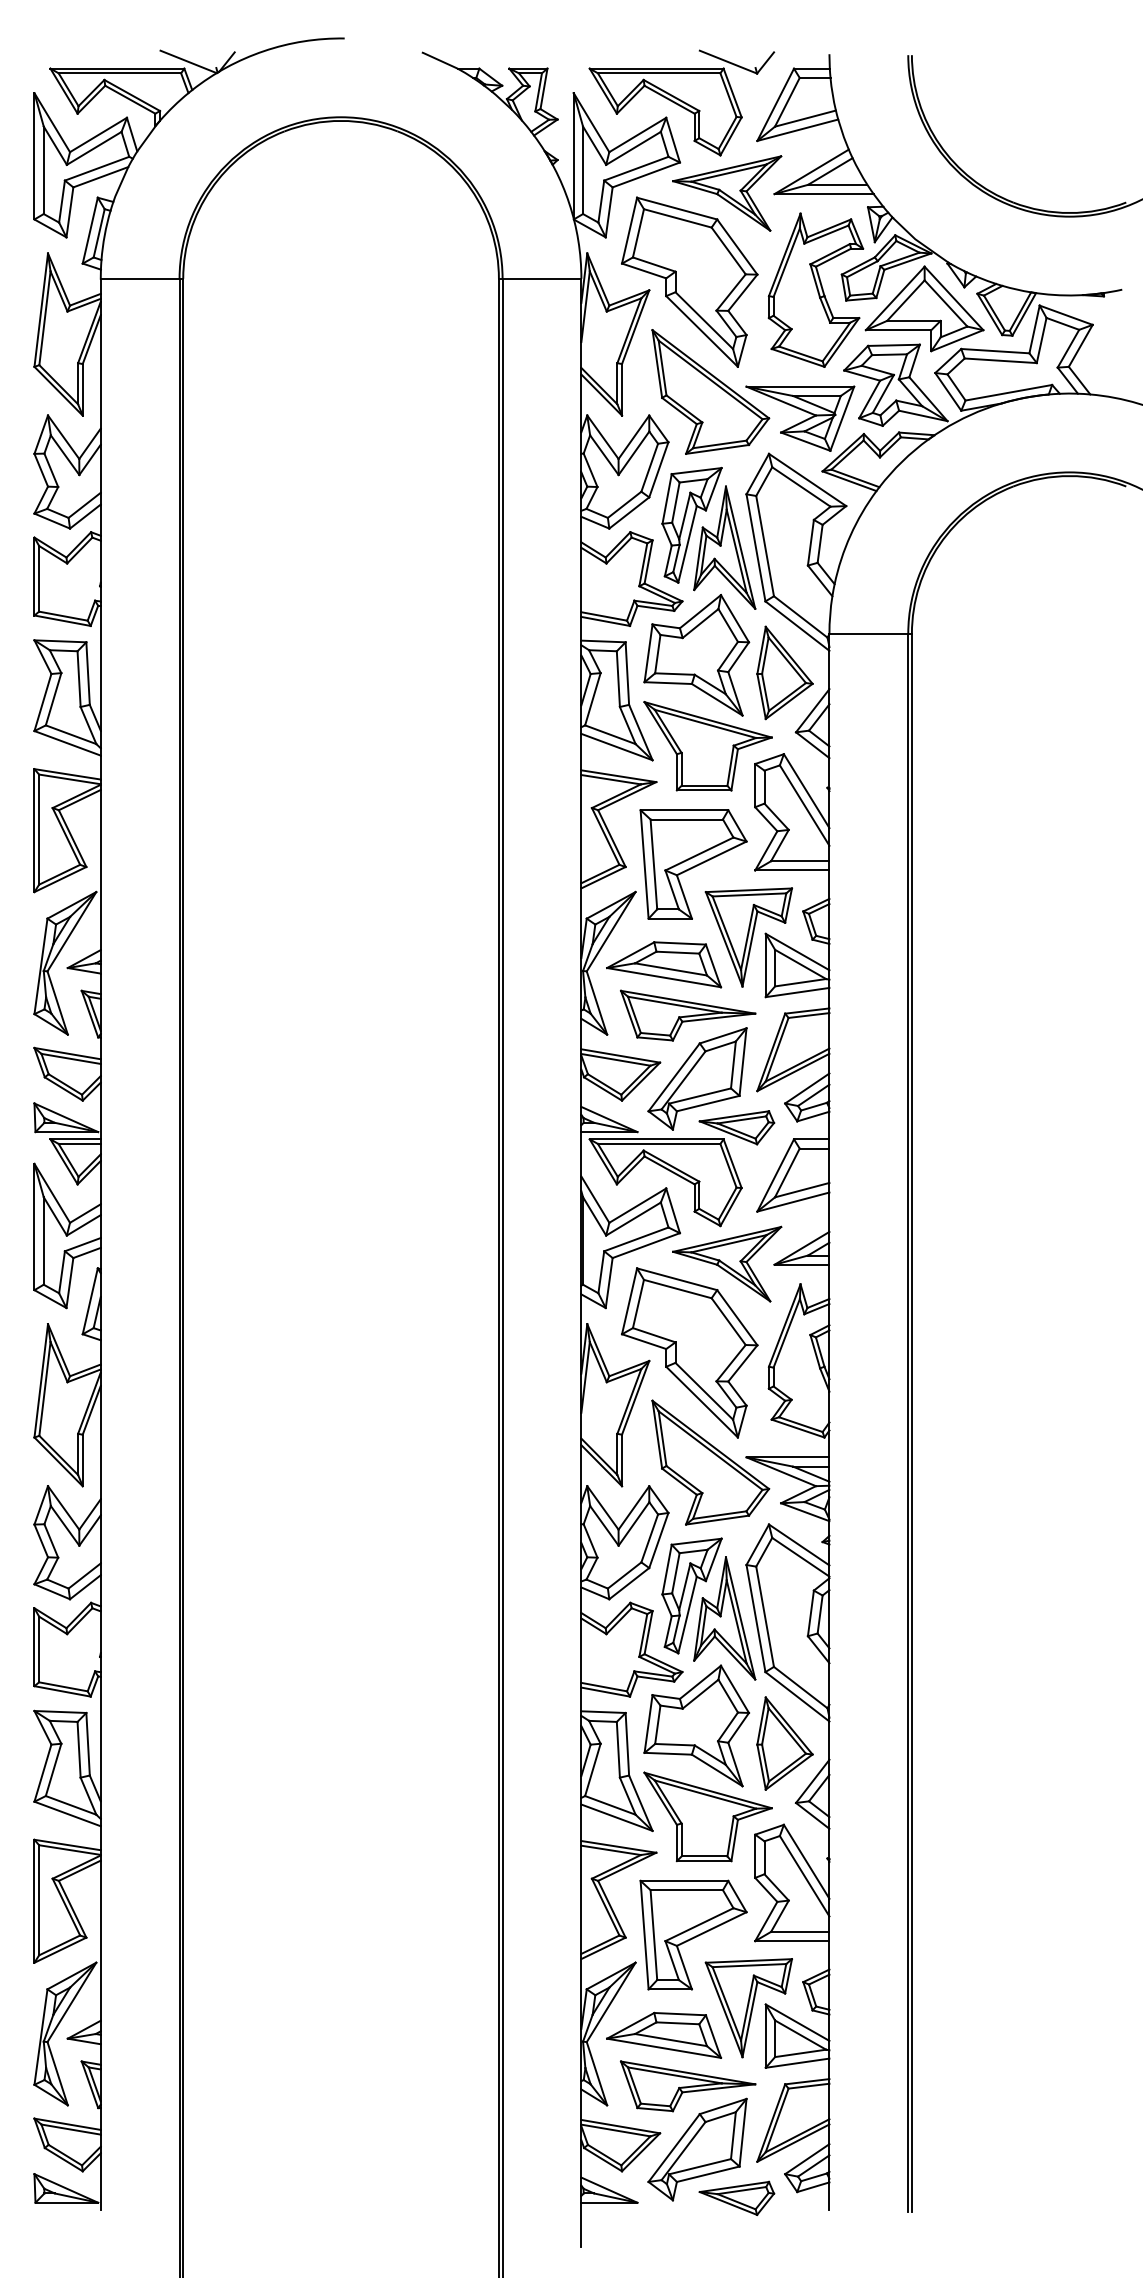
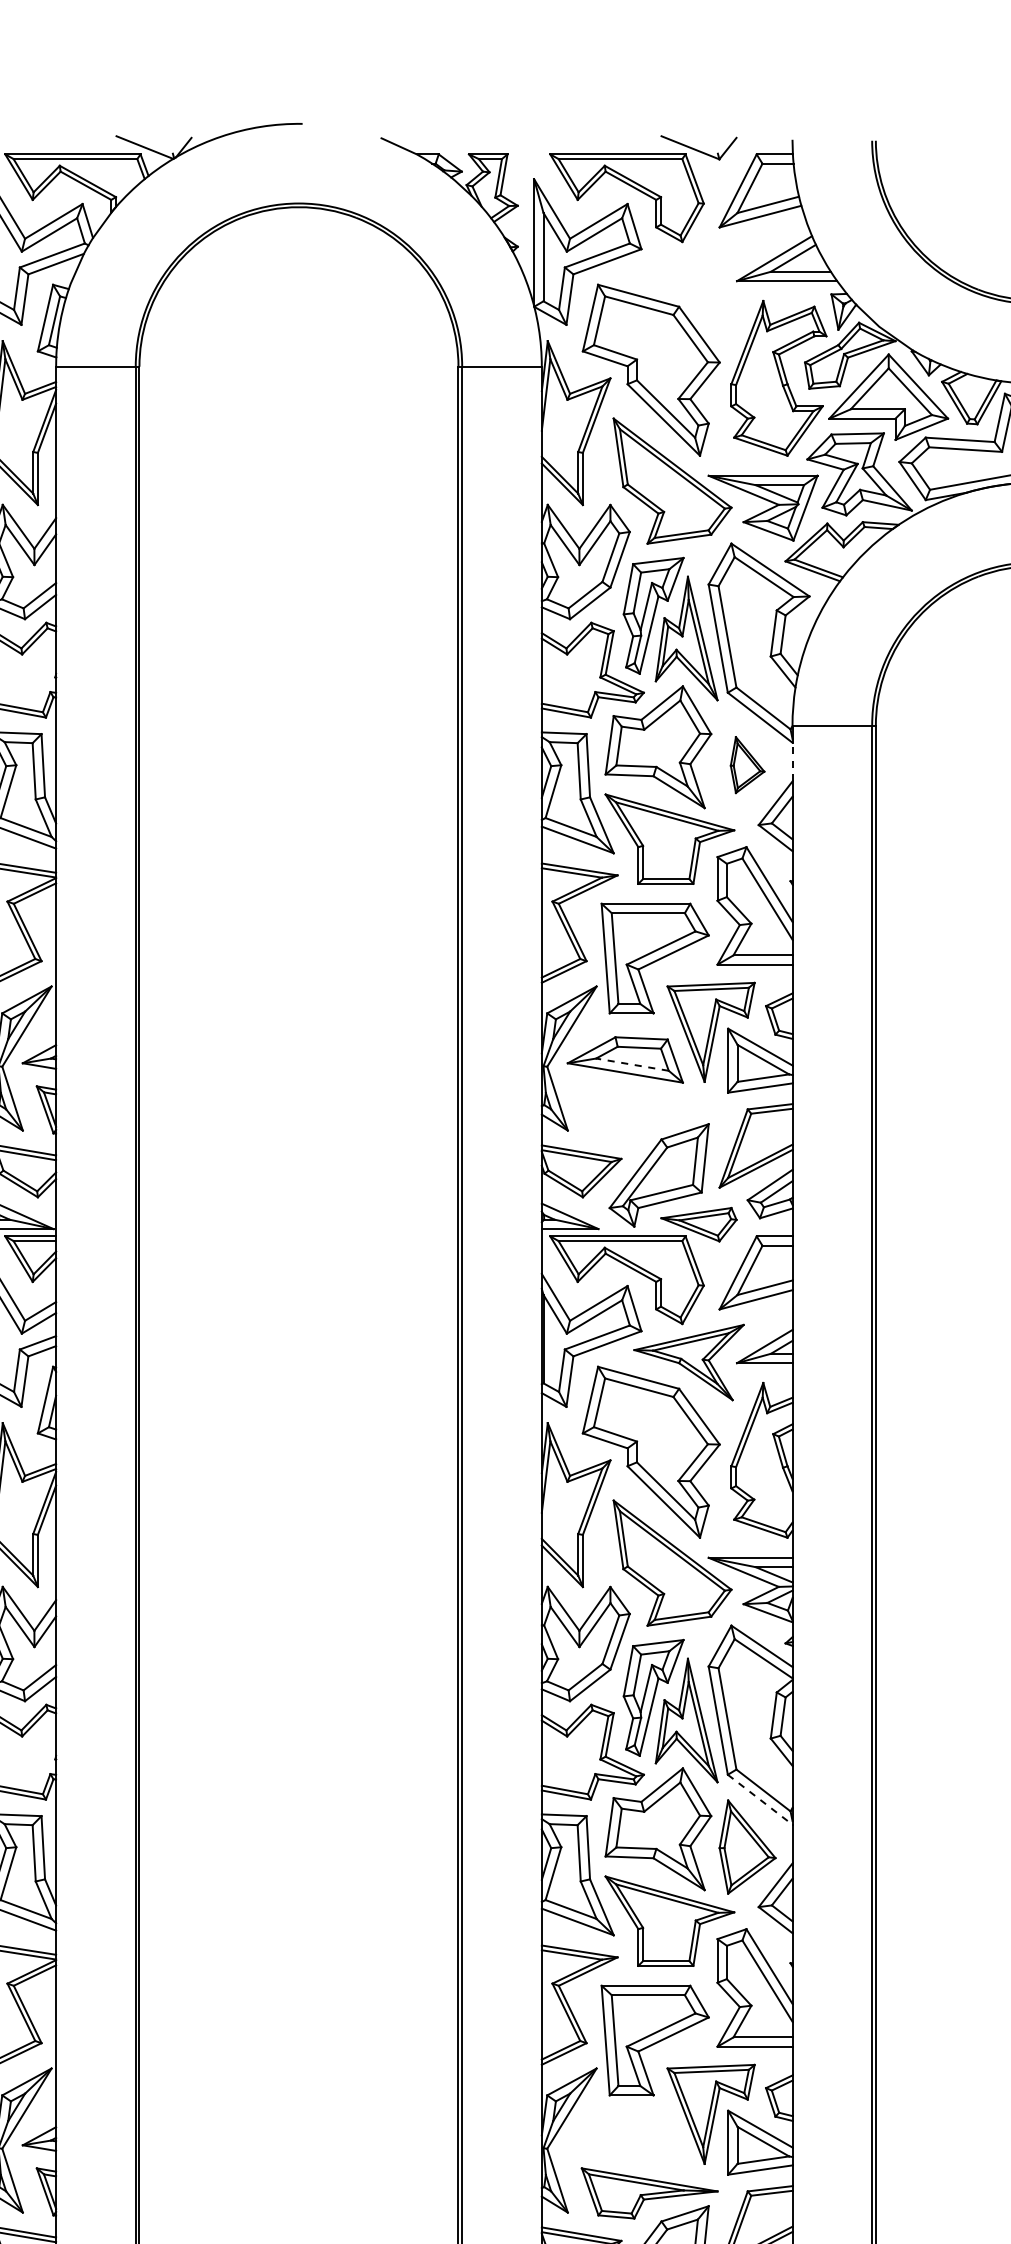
part: (727, 193) -> (689, 280), removed
line: (829, 669) -> (792, 761), solid -> dashed
part: (784, 672) -> (747, 764), size x0.6
line: (670, 969) -> (631, 1064), solid -> dashed
part: (688, 1015) -> (650, 1111), removed
line: (797, 1697) -> (760, 1800), solid -> dashed
part: (664, 2034) -> (625, 2141), removed

